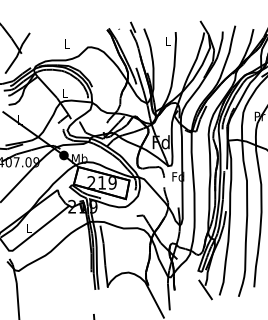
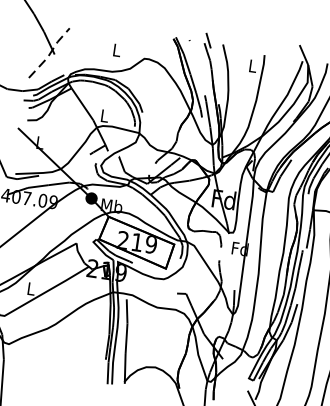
line: (18, 53) -> (50, 53), solid -> dashed

